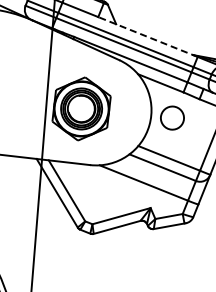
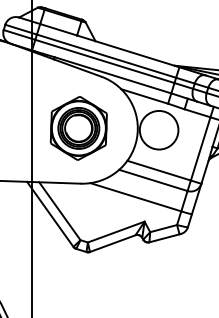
line: (148, 37) -> (128, 51), dashed -> solid
part: (81, 109) -> (78, 128), moved
circle: (171, 117) -> (158, 129), size x1.67

